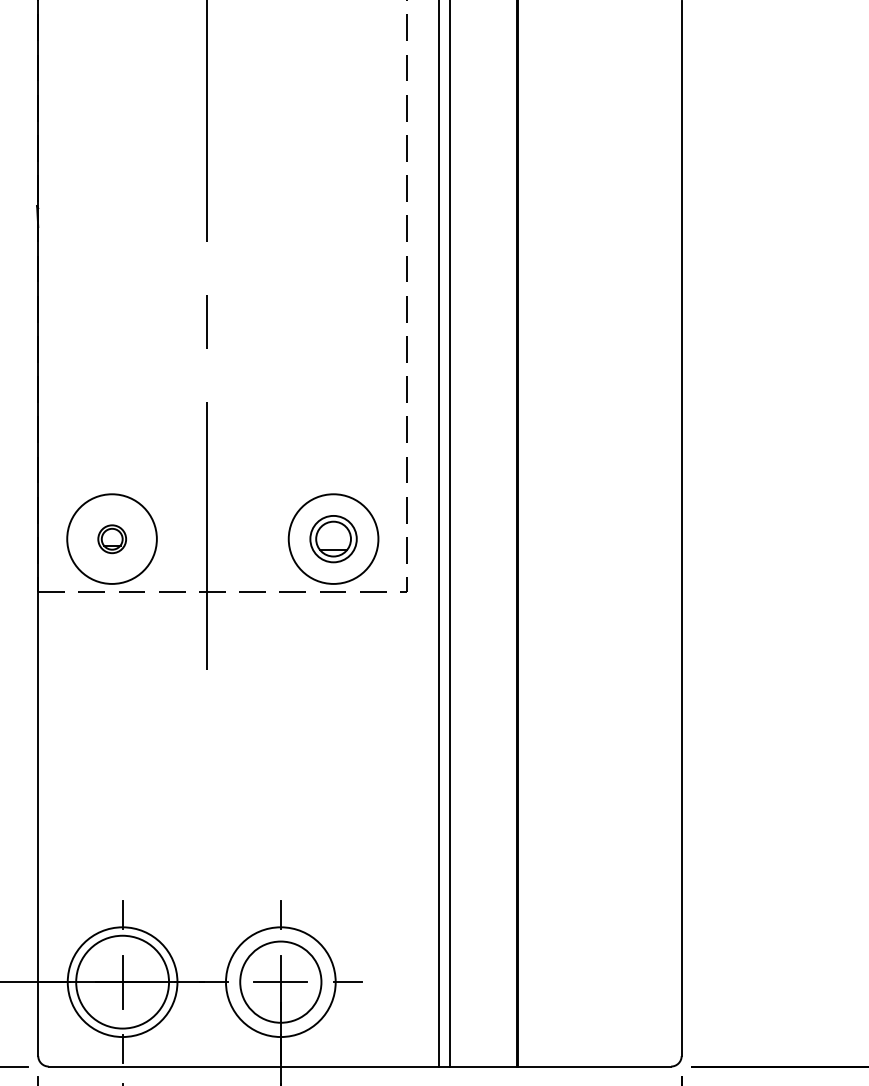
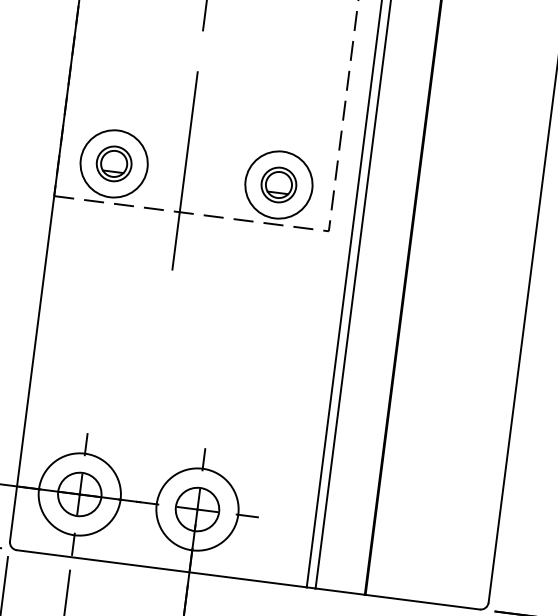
part: (112, 539) -> (114, 164), size x1.67
circle: (122, 982) -> (79, 494), size x0.62
circle: (280, 982) -> (197, 509), size x0.71

